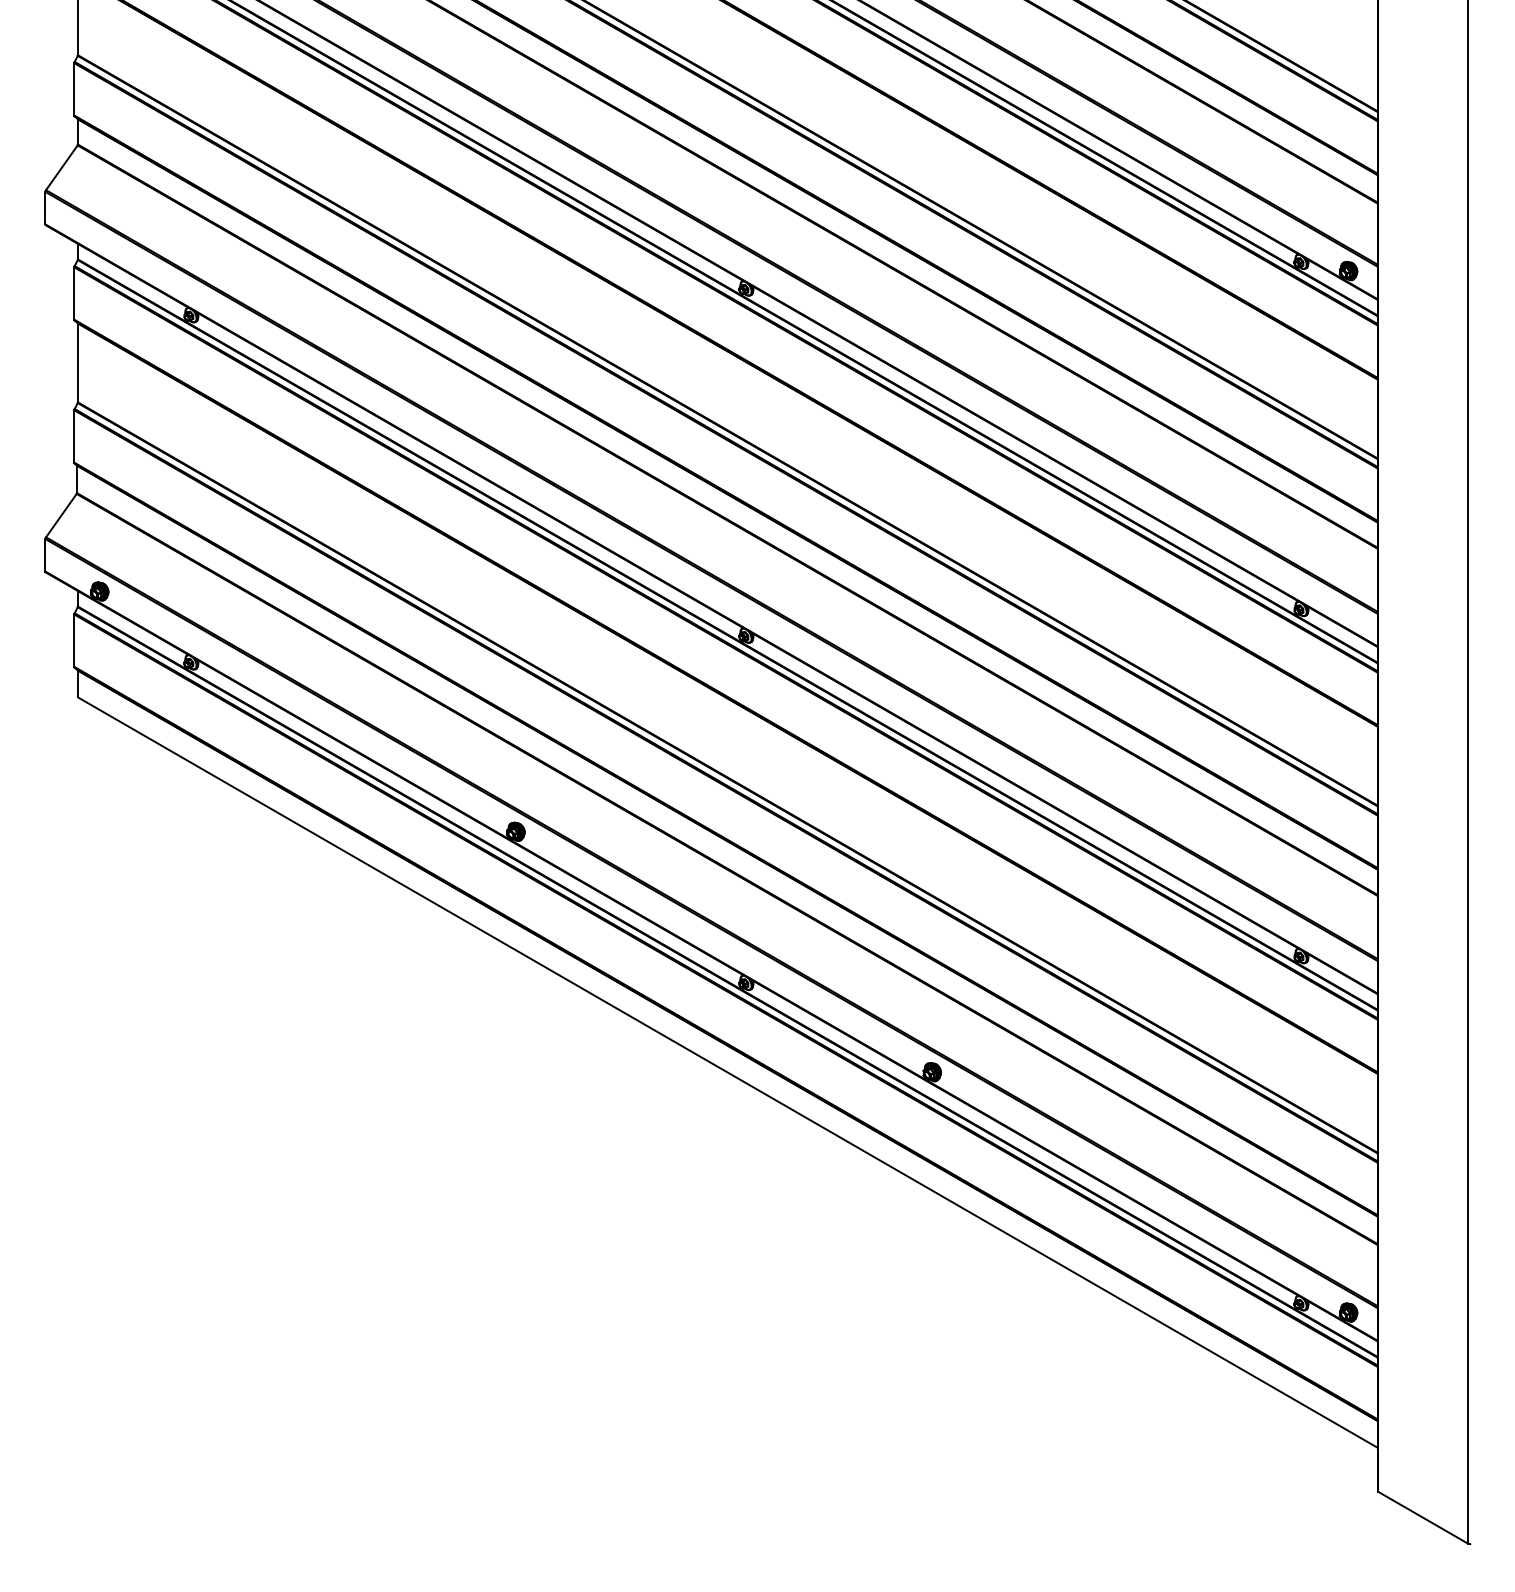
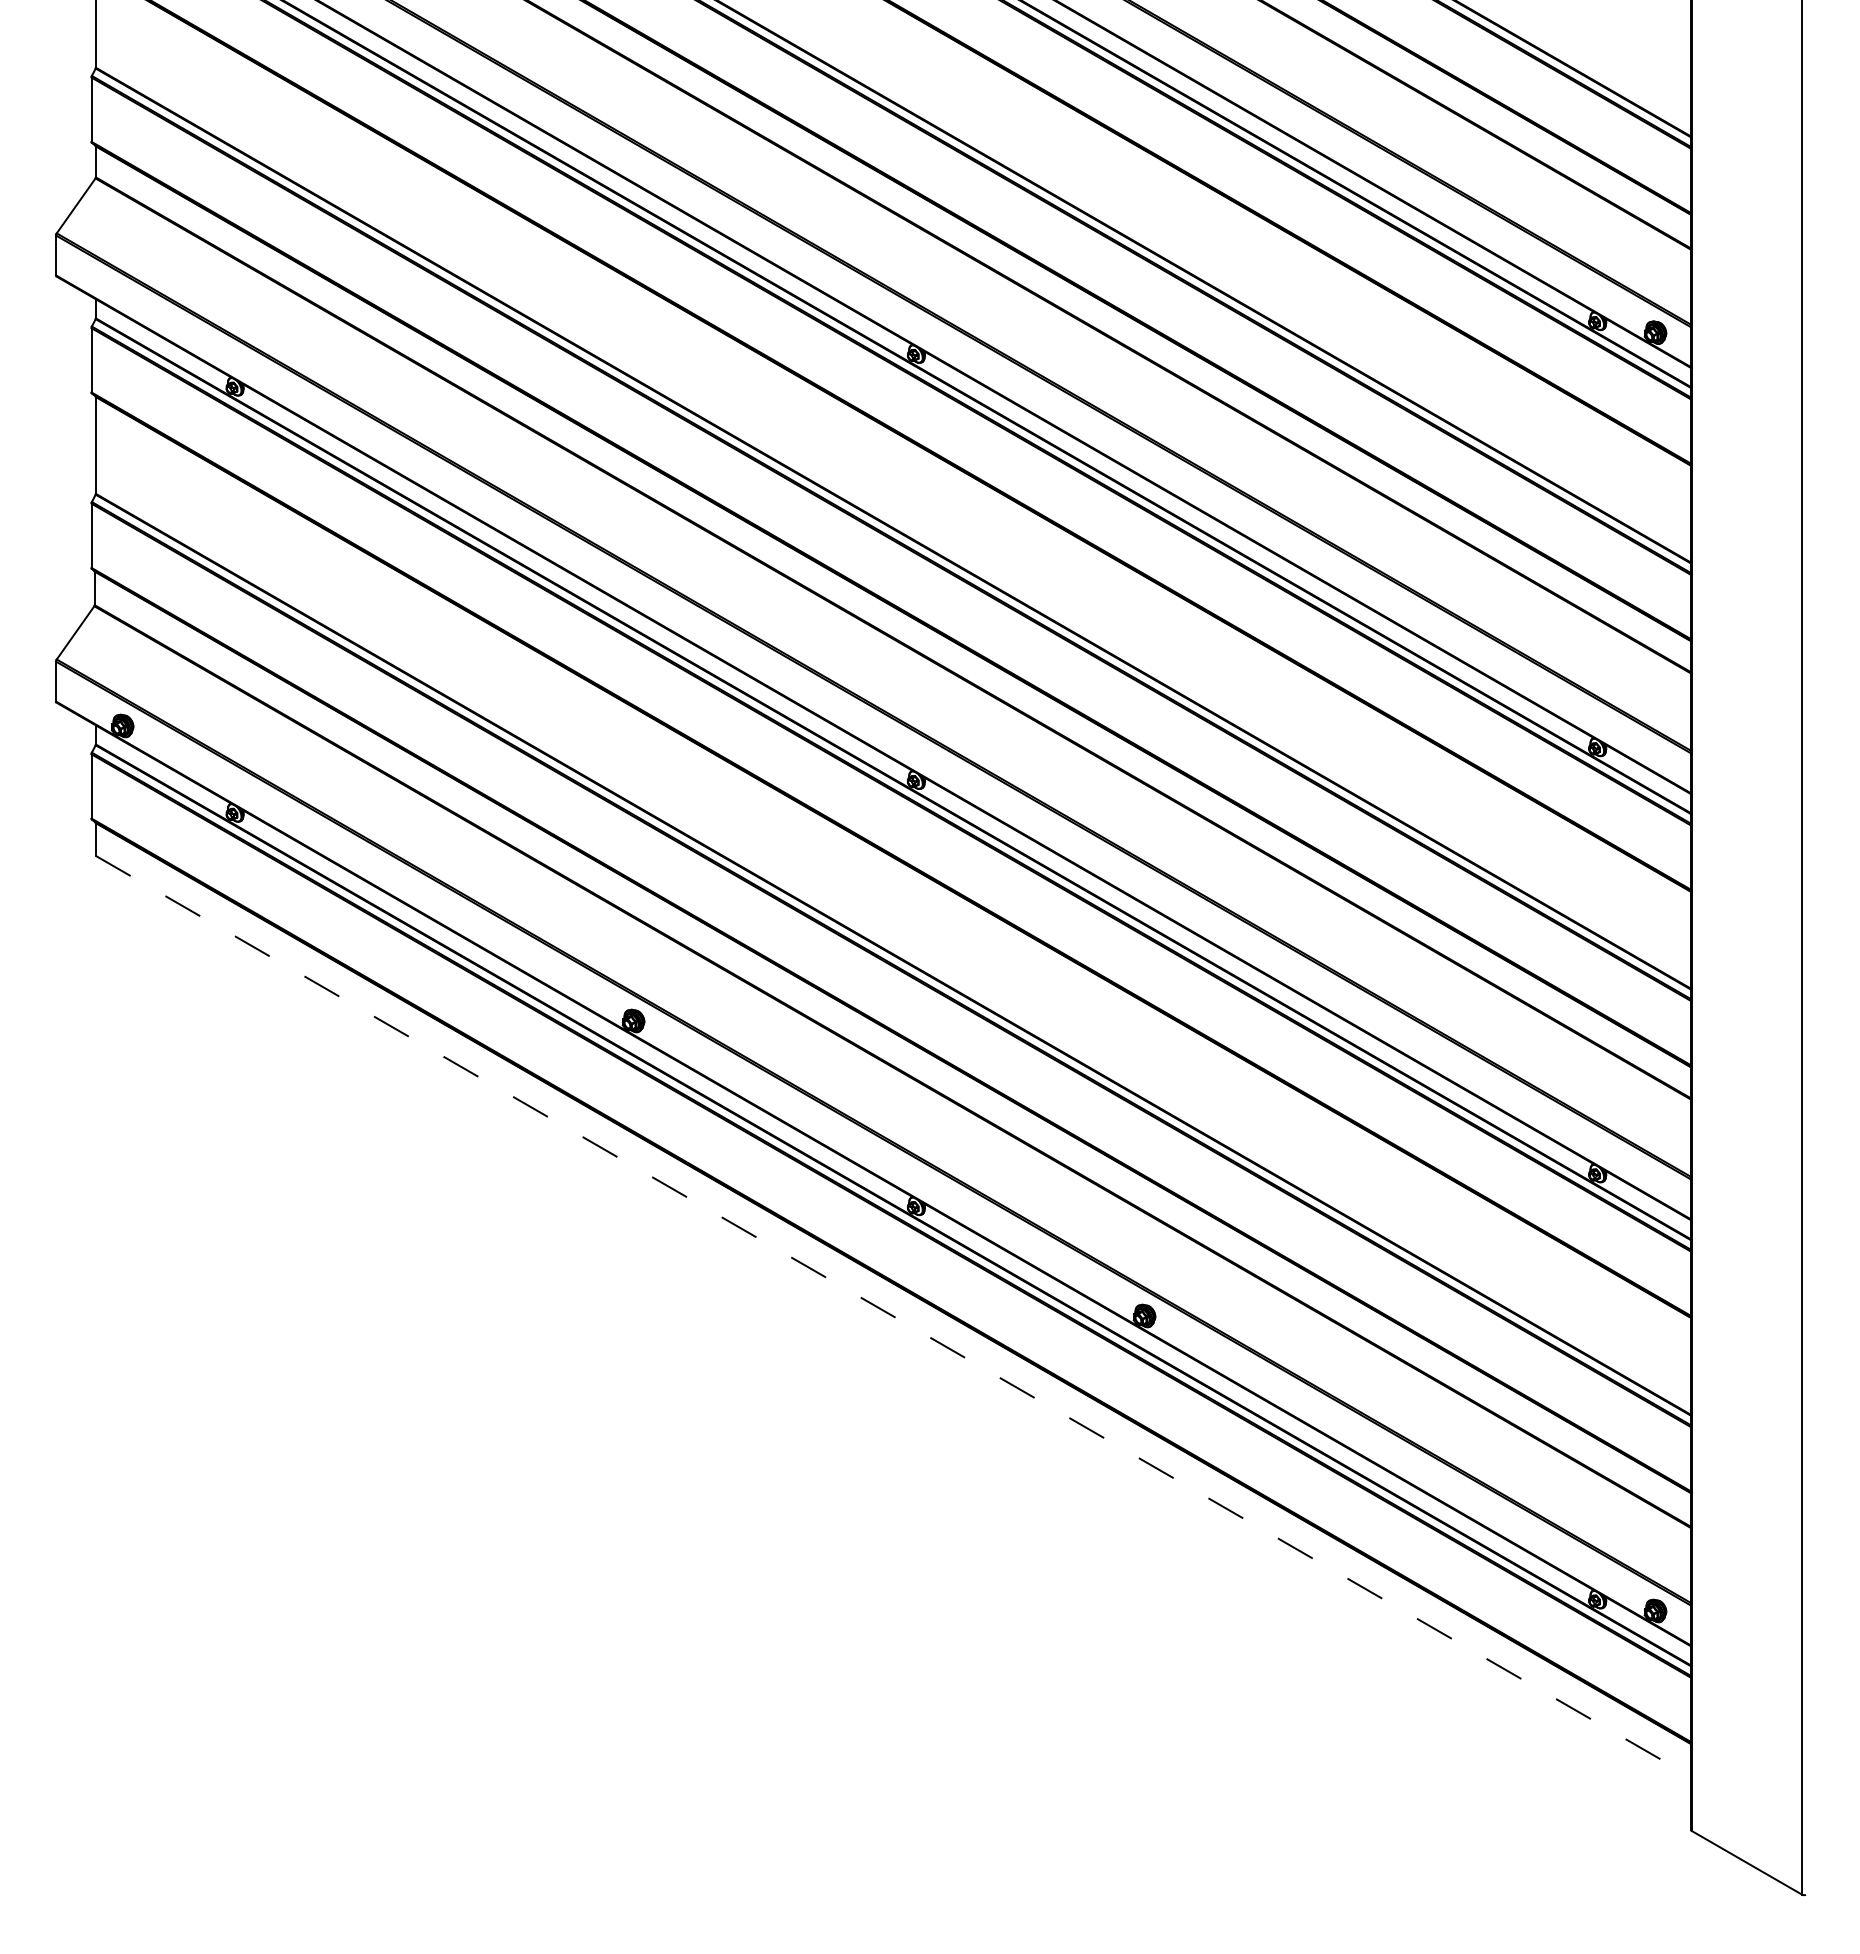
line: (728, 1072) -> (894, 1316), solid -> dashed

